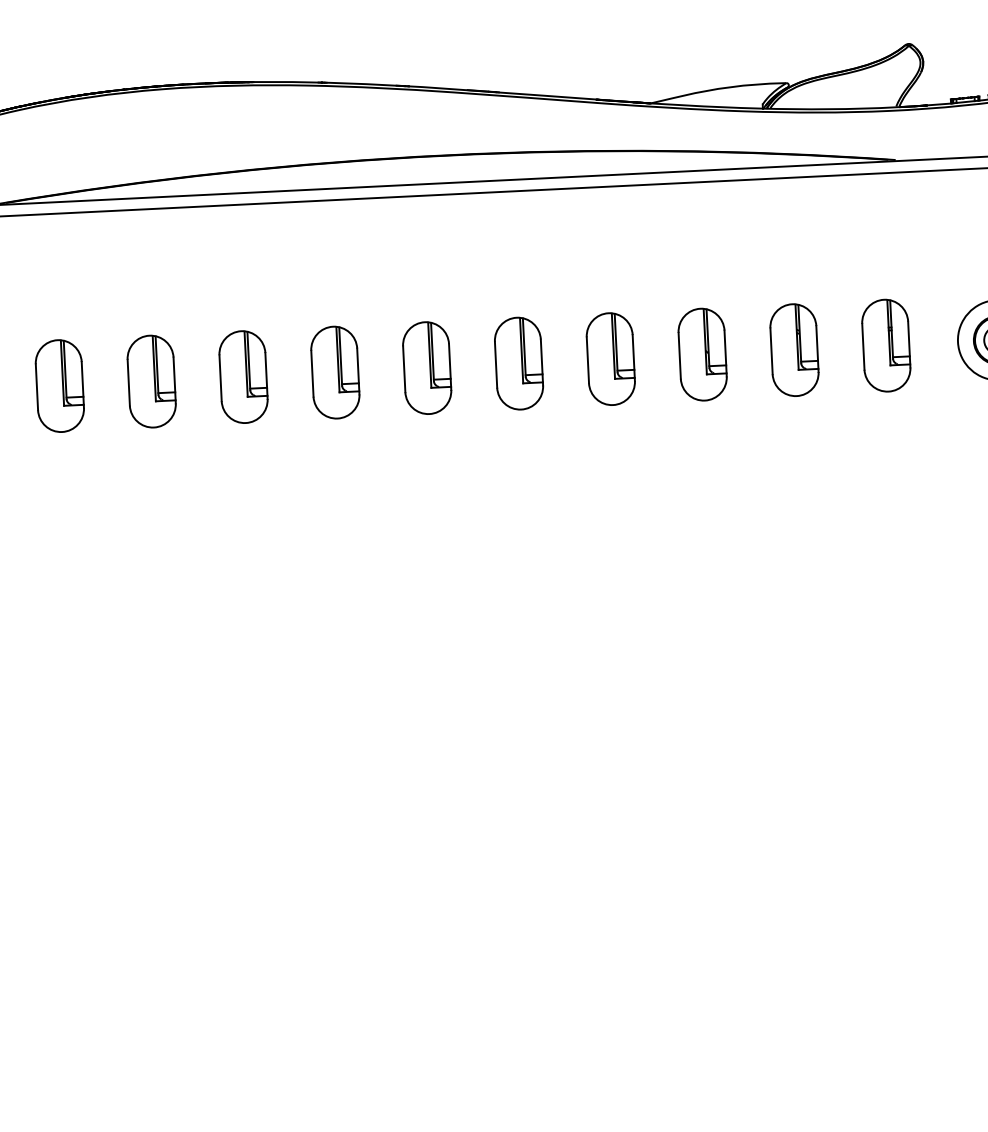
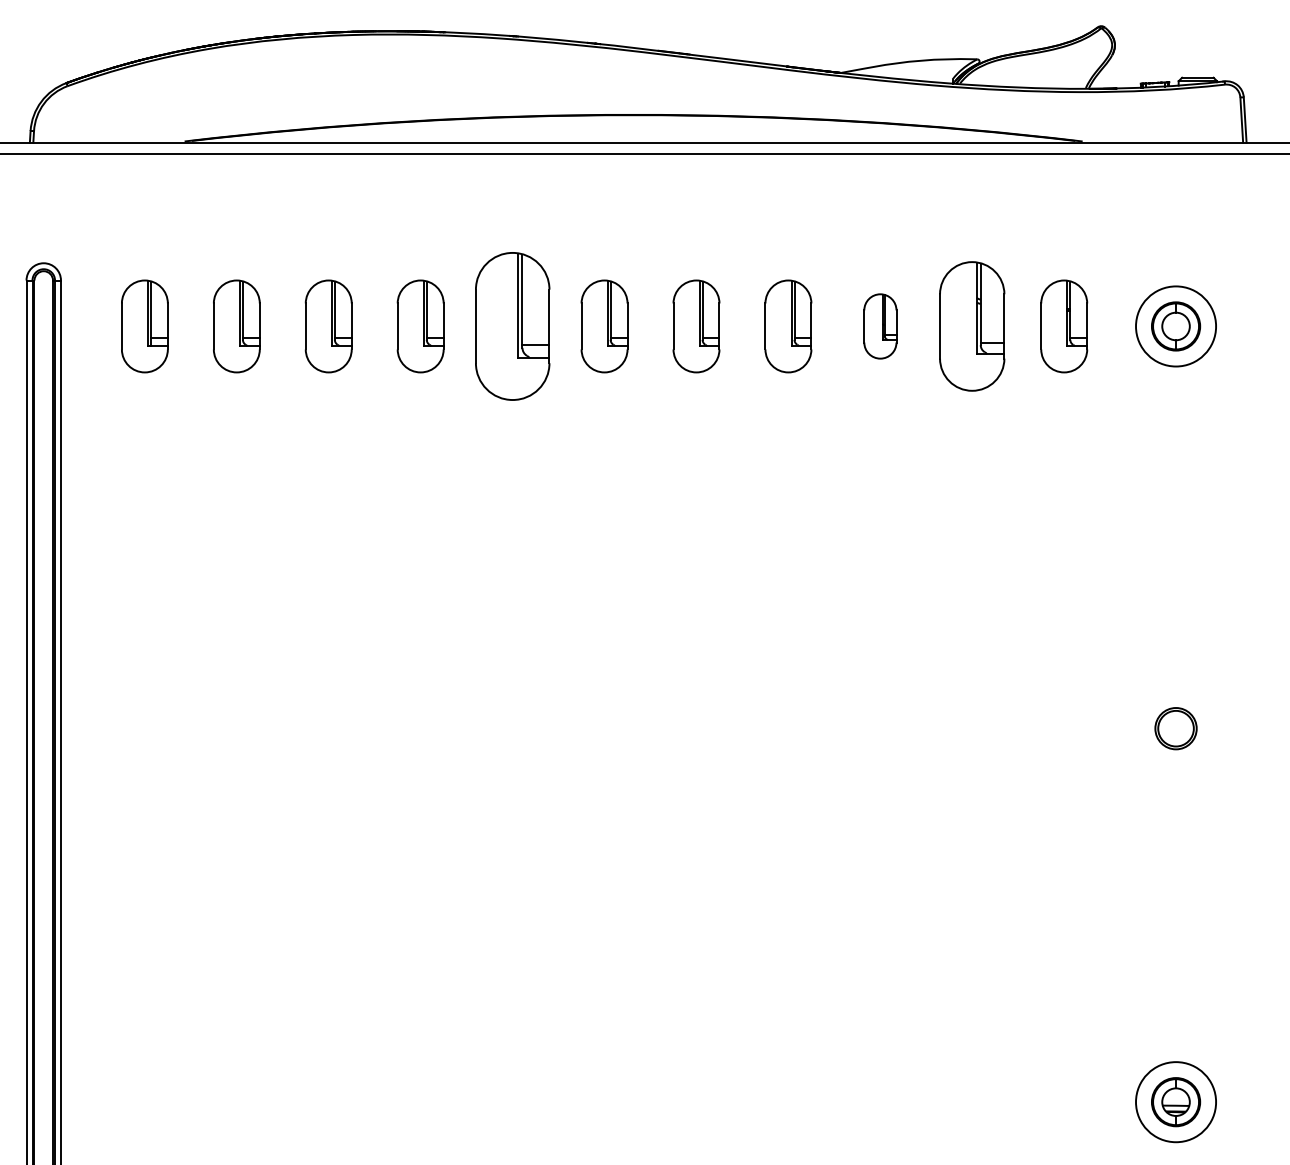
part: (794, 350) -> (972, 326), size x1.4
part: (702, 354) -> (880, 326), size x0.7
part: (335, 372) -> (512, 326), size x1.6

